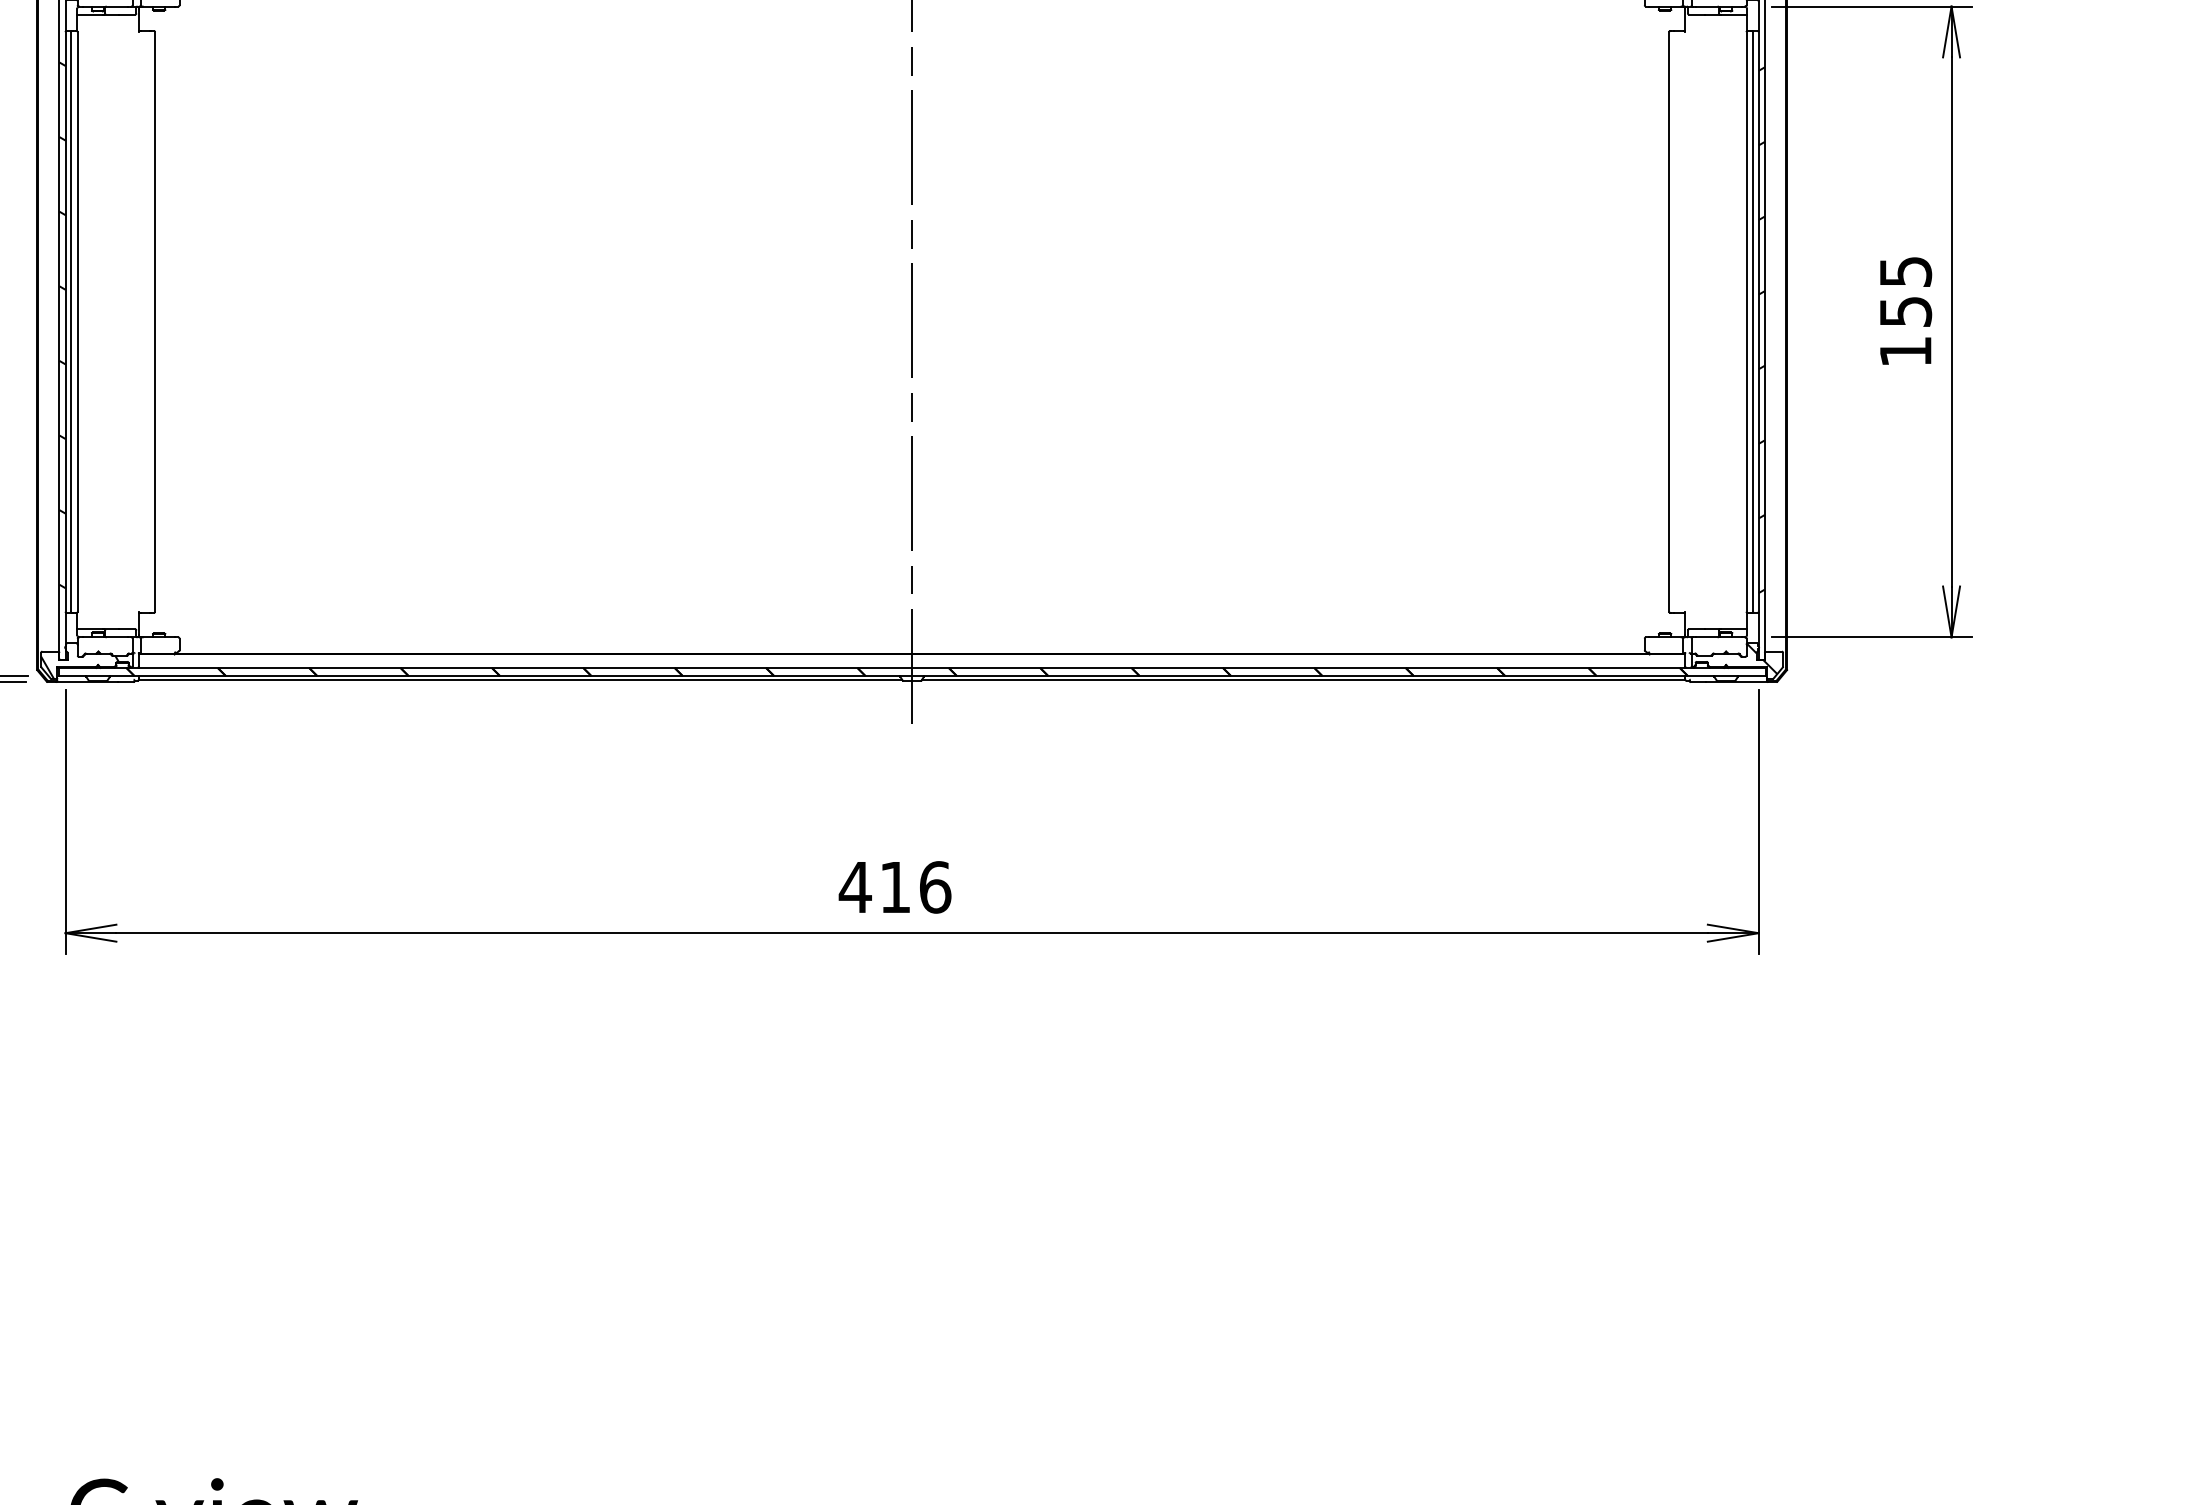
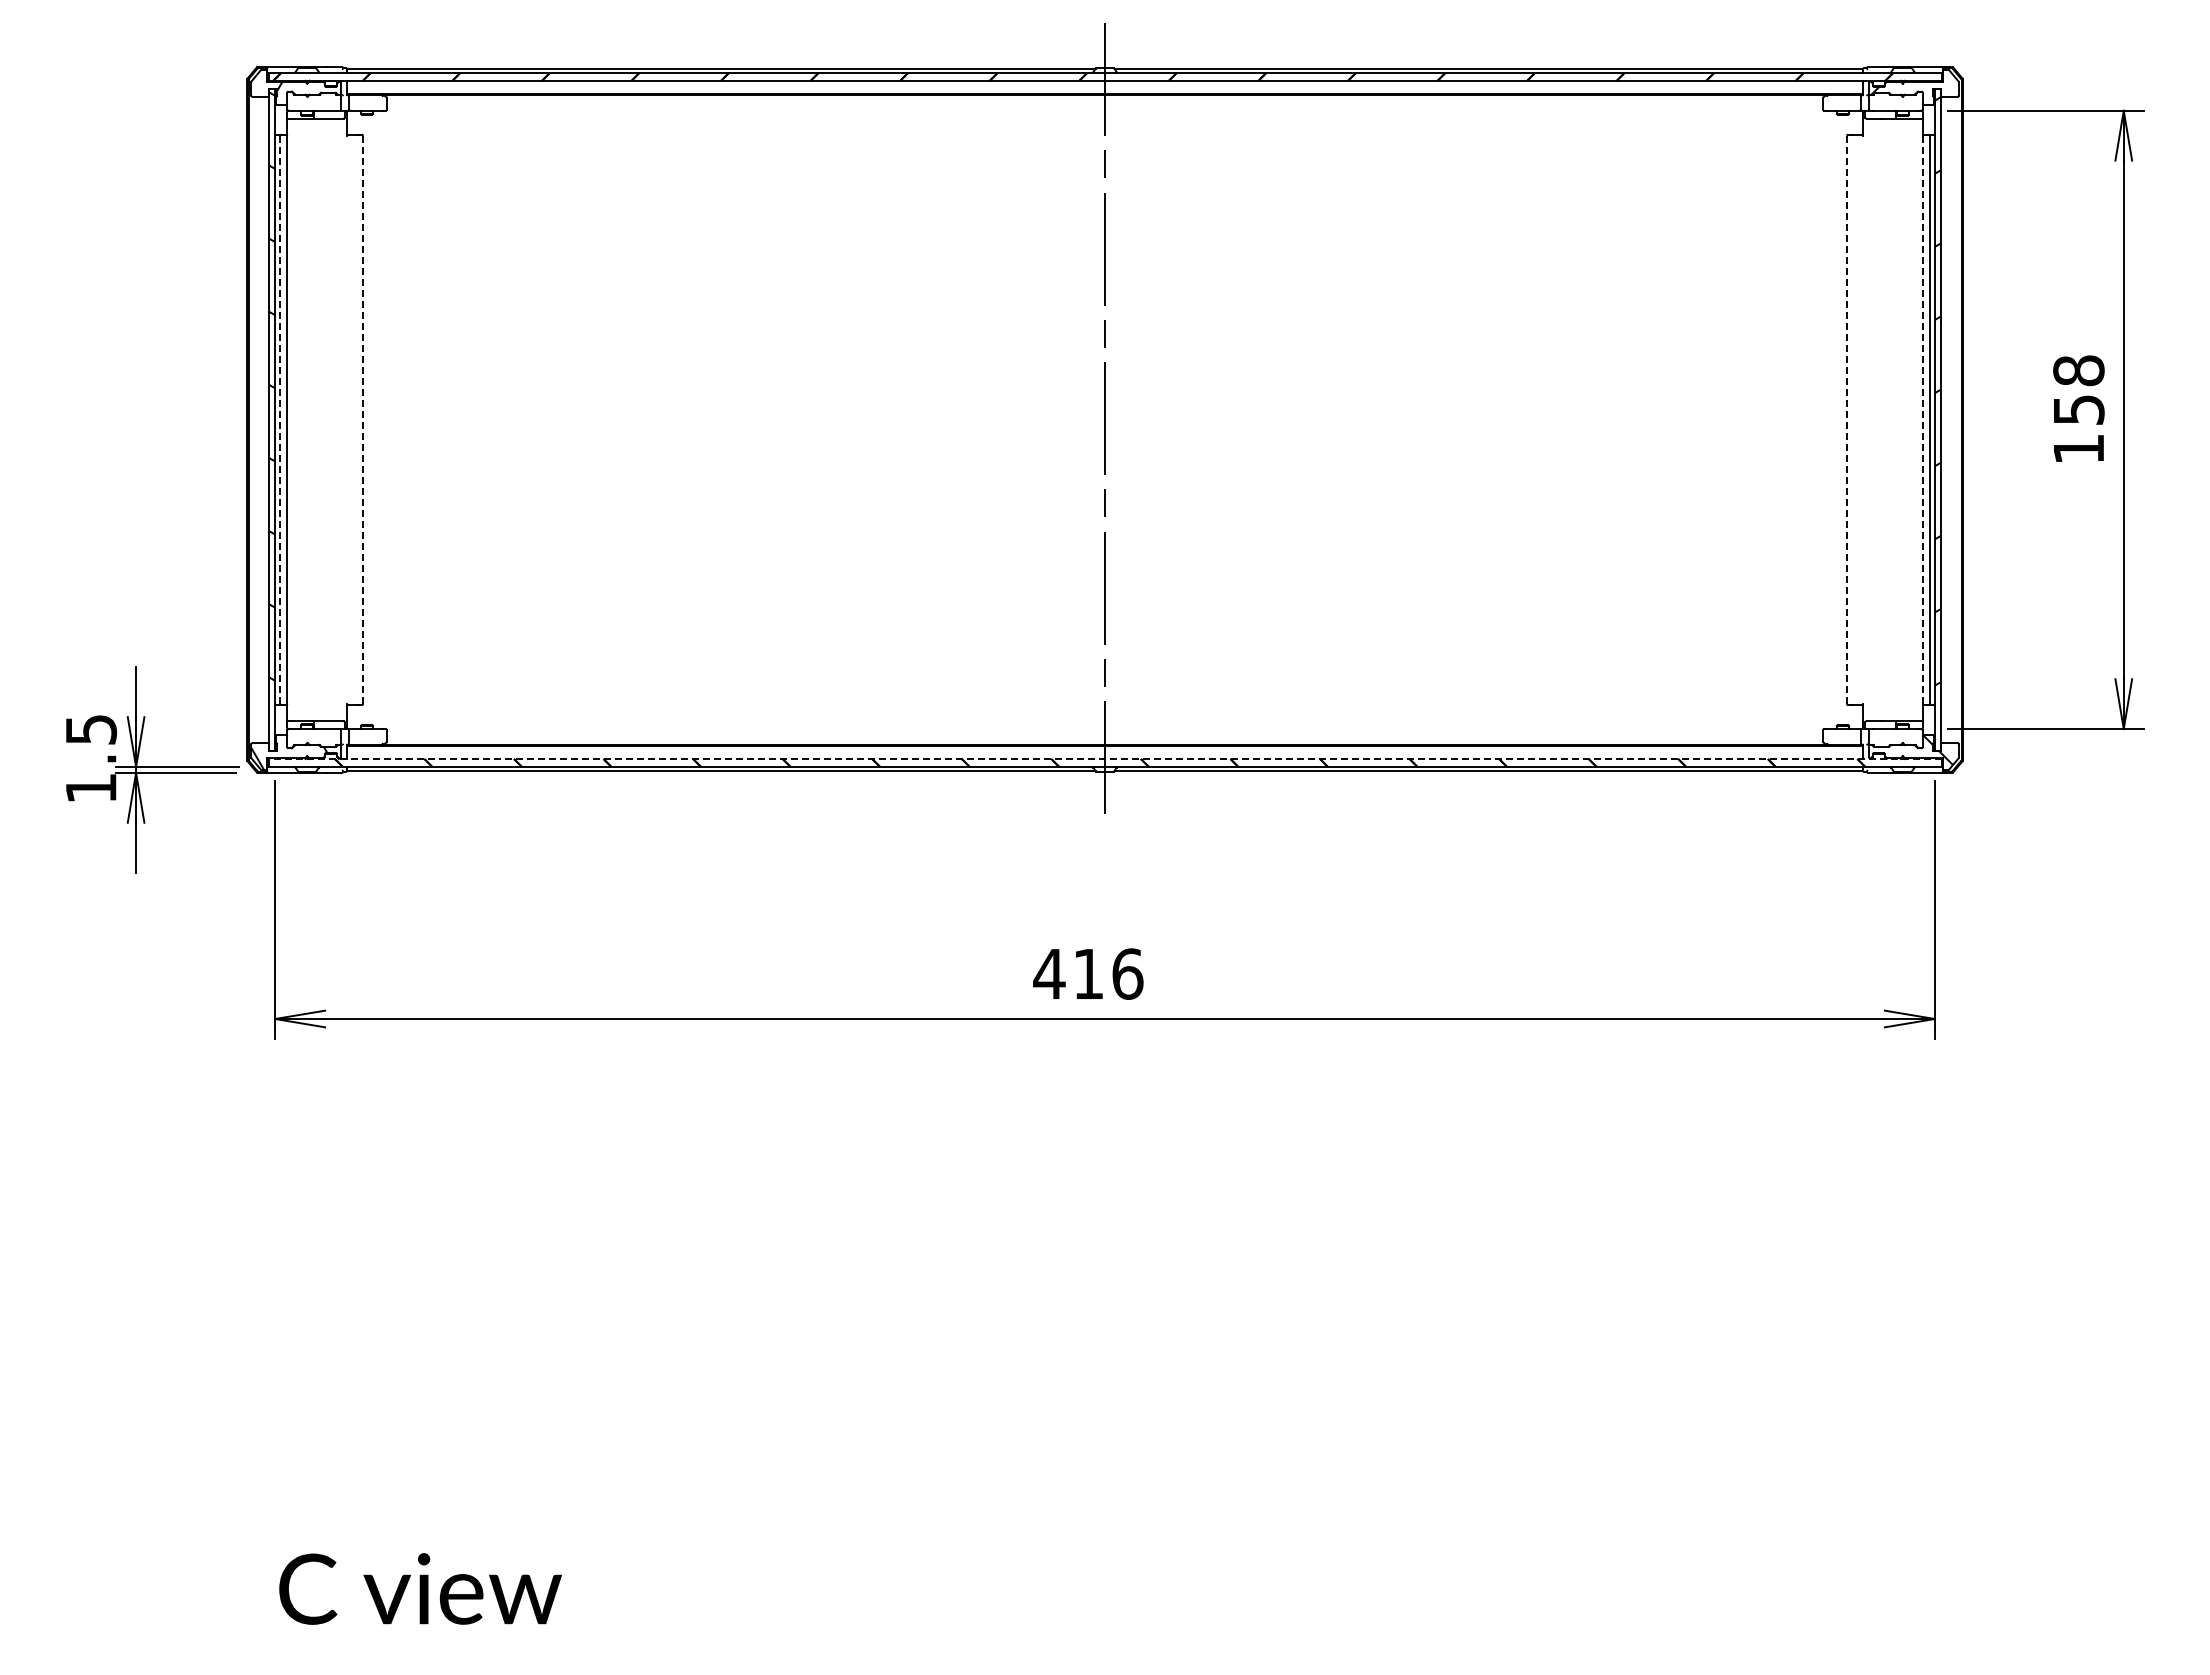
text: (1905, 271) -> (2078, 370), 155 -> 158
line: (155, 321) -> (363, 419), solid -> dashed
line: (70, 322) -> (280, 420), solid -> dashed
line: (1669, 322) -> (1847, 420), solid -> dashed
line: (1746, 322) -> (1922, 420), solid -> dashed
line: (912, 668) -> (1105, 759), solid -> dashed

